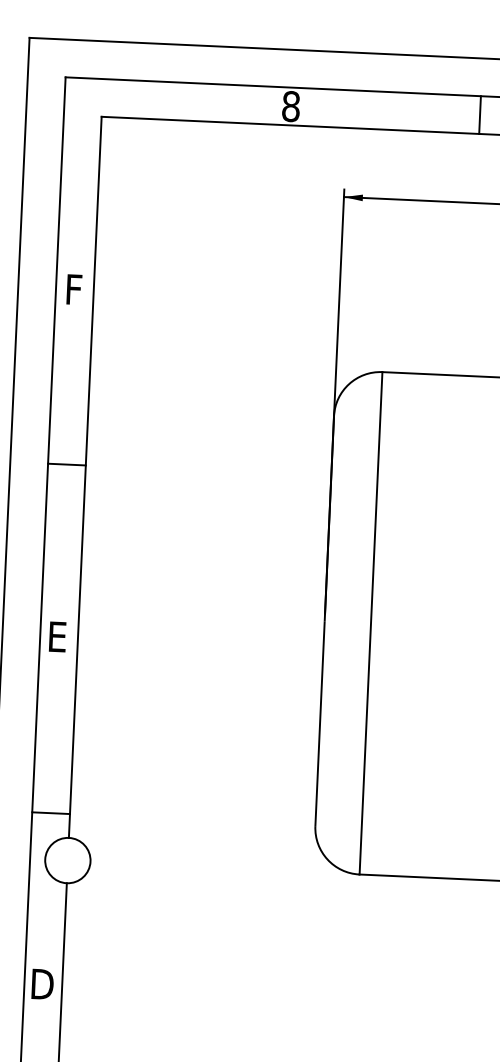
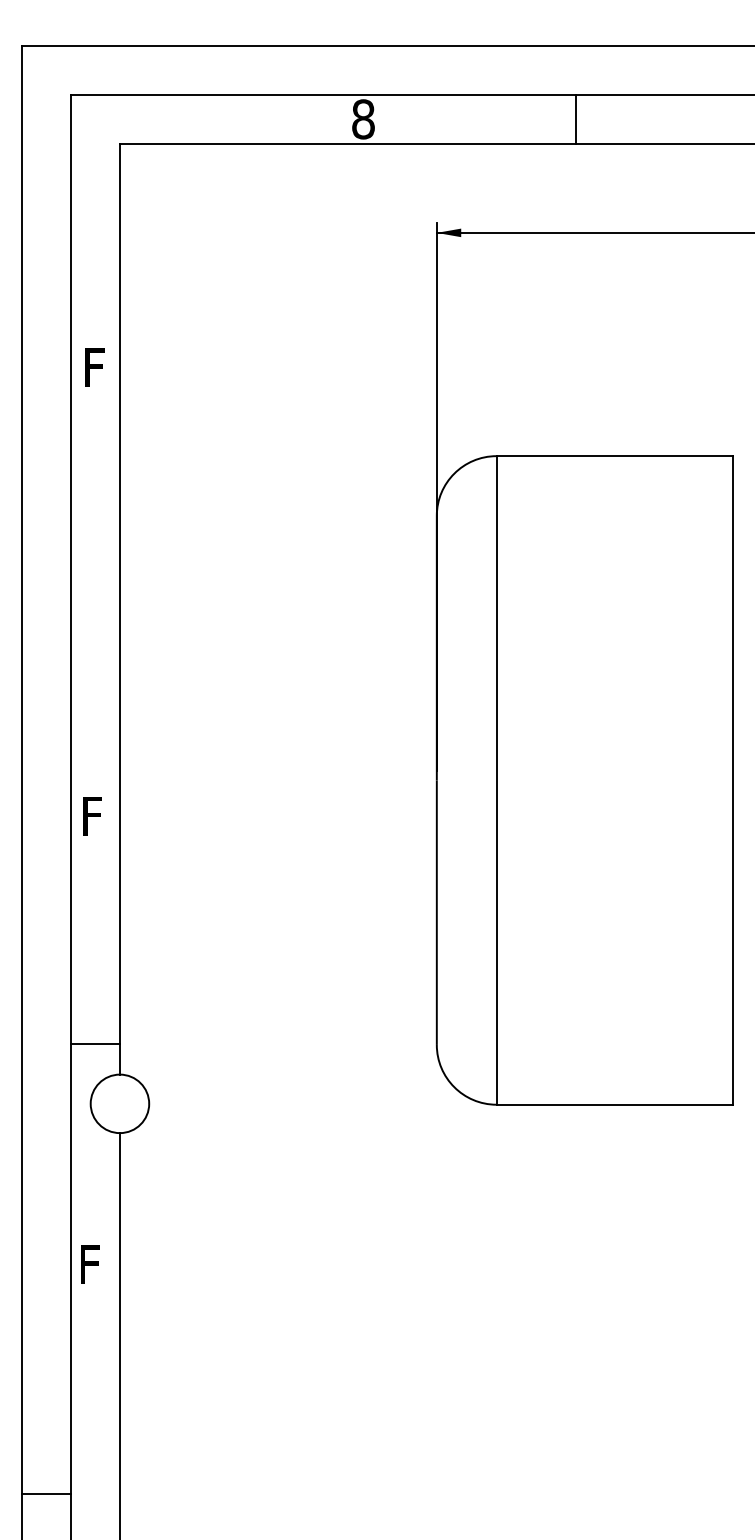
line: (480, 114) -> (576, 118), moved
line: (66, 464) -> (95, 593), removed
text: (59, 637) -> (96, 816), E -> F
text: (42, 984) -> (94, 1264), D -> F

